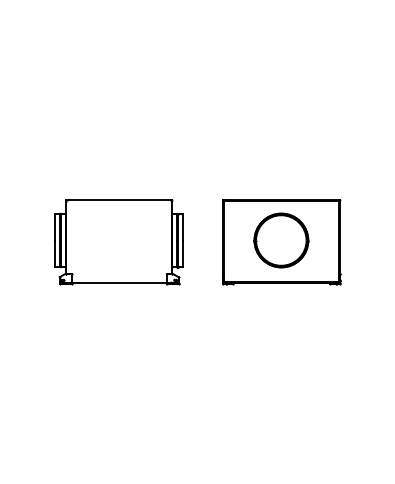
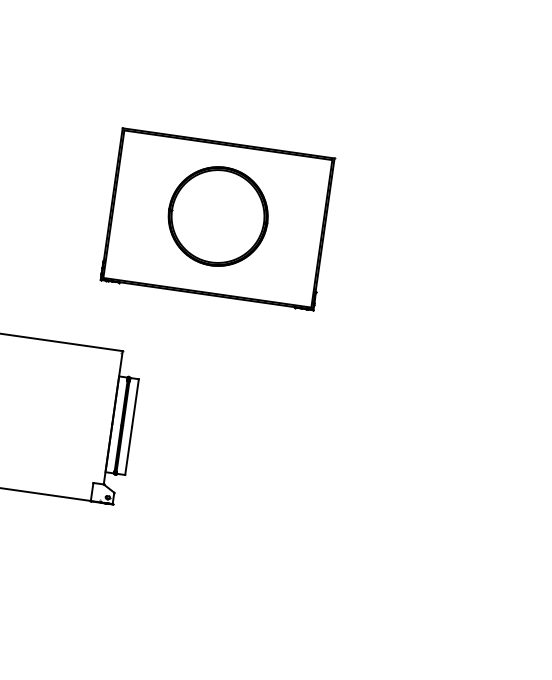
part: (281, 242) -> (217, 220), moved

